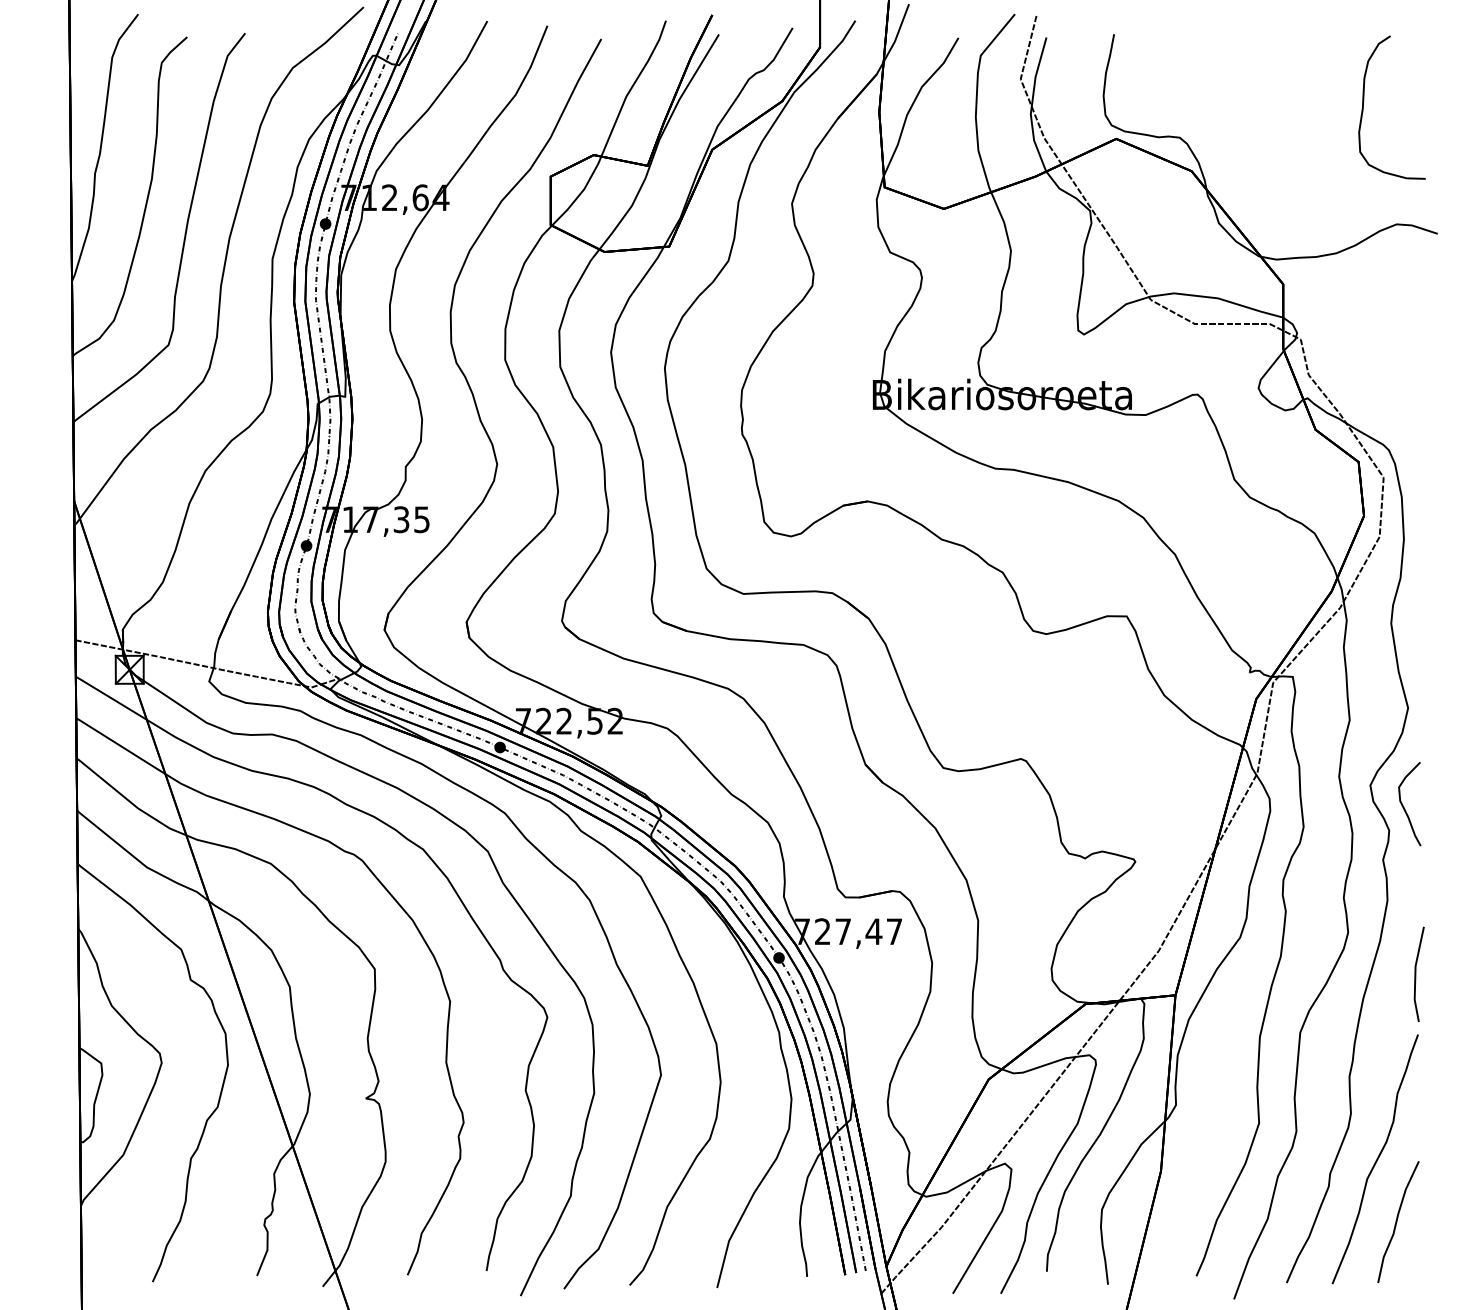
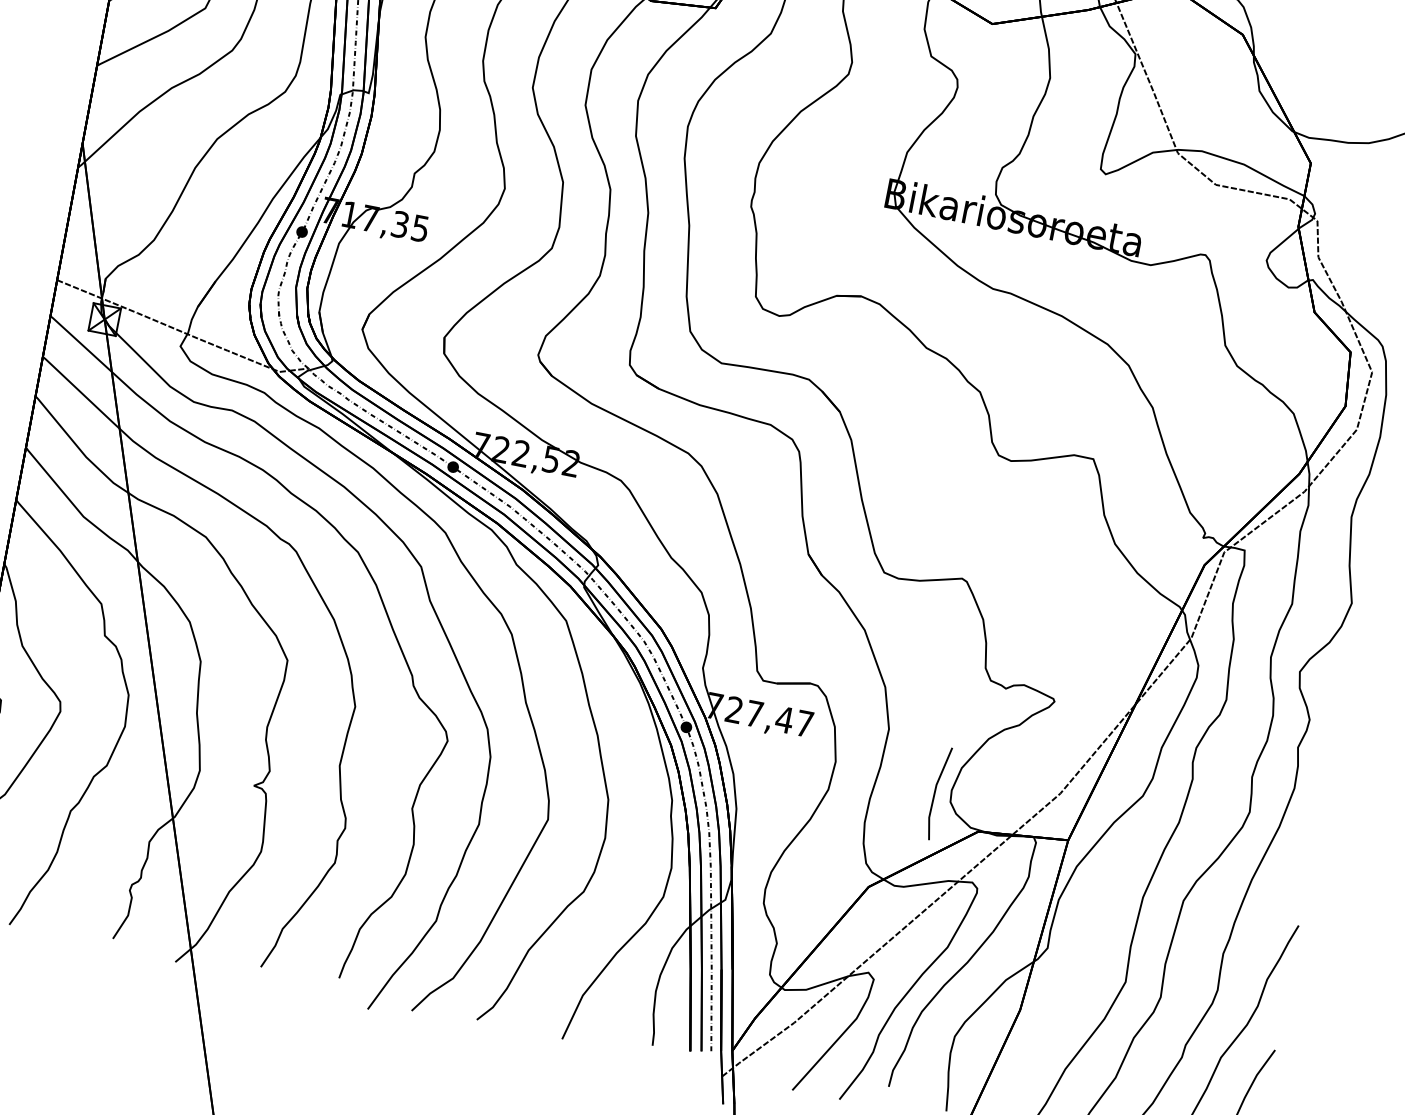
curve: (1403, 805) -> (1328, 697), removed
line: (1416, 973) -> (936, 792), moved

